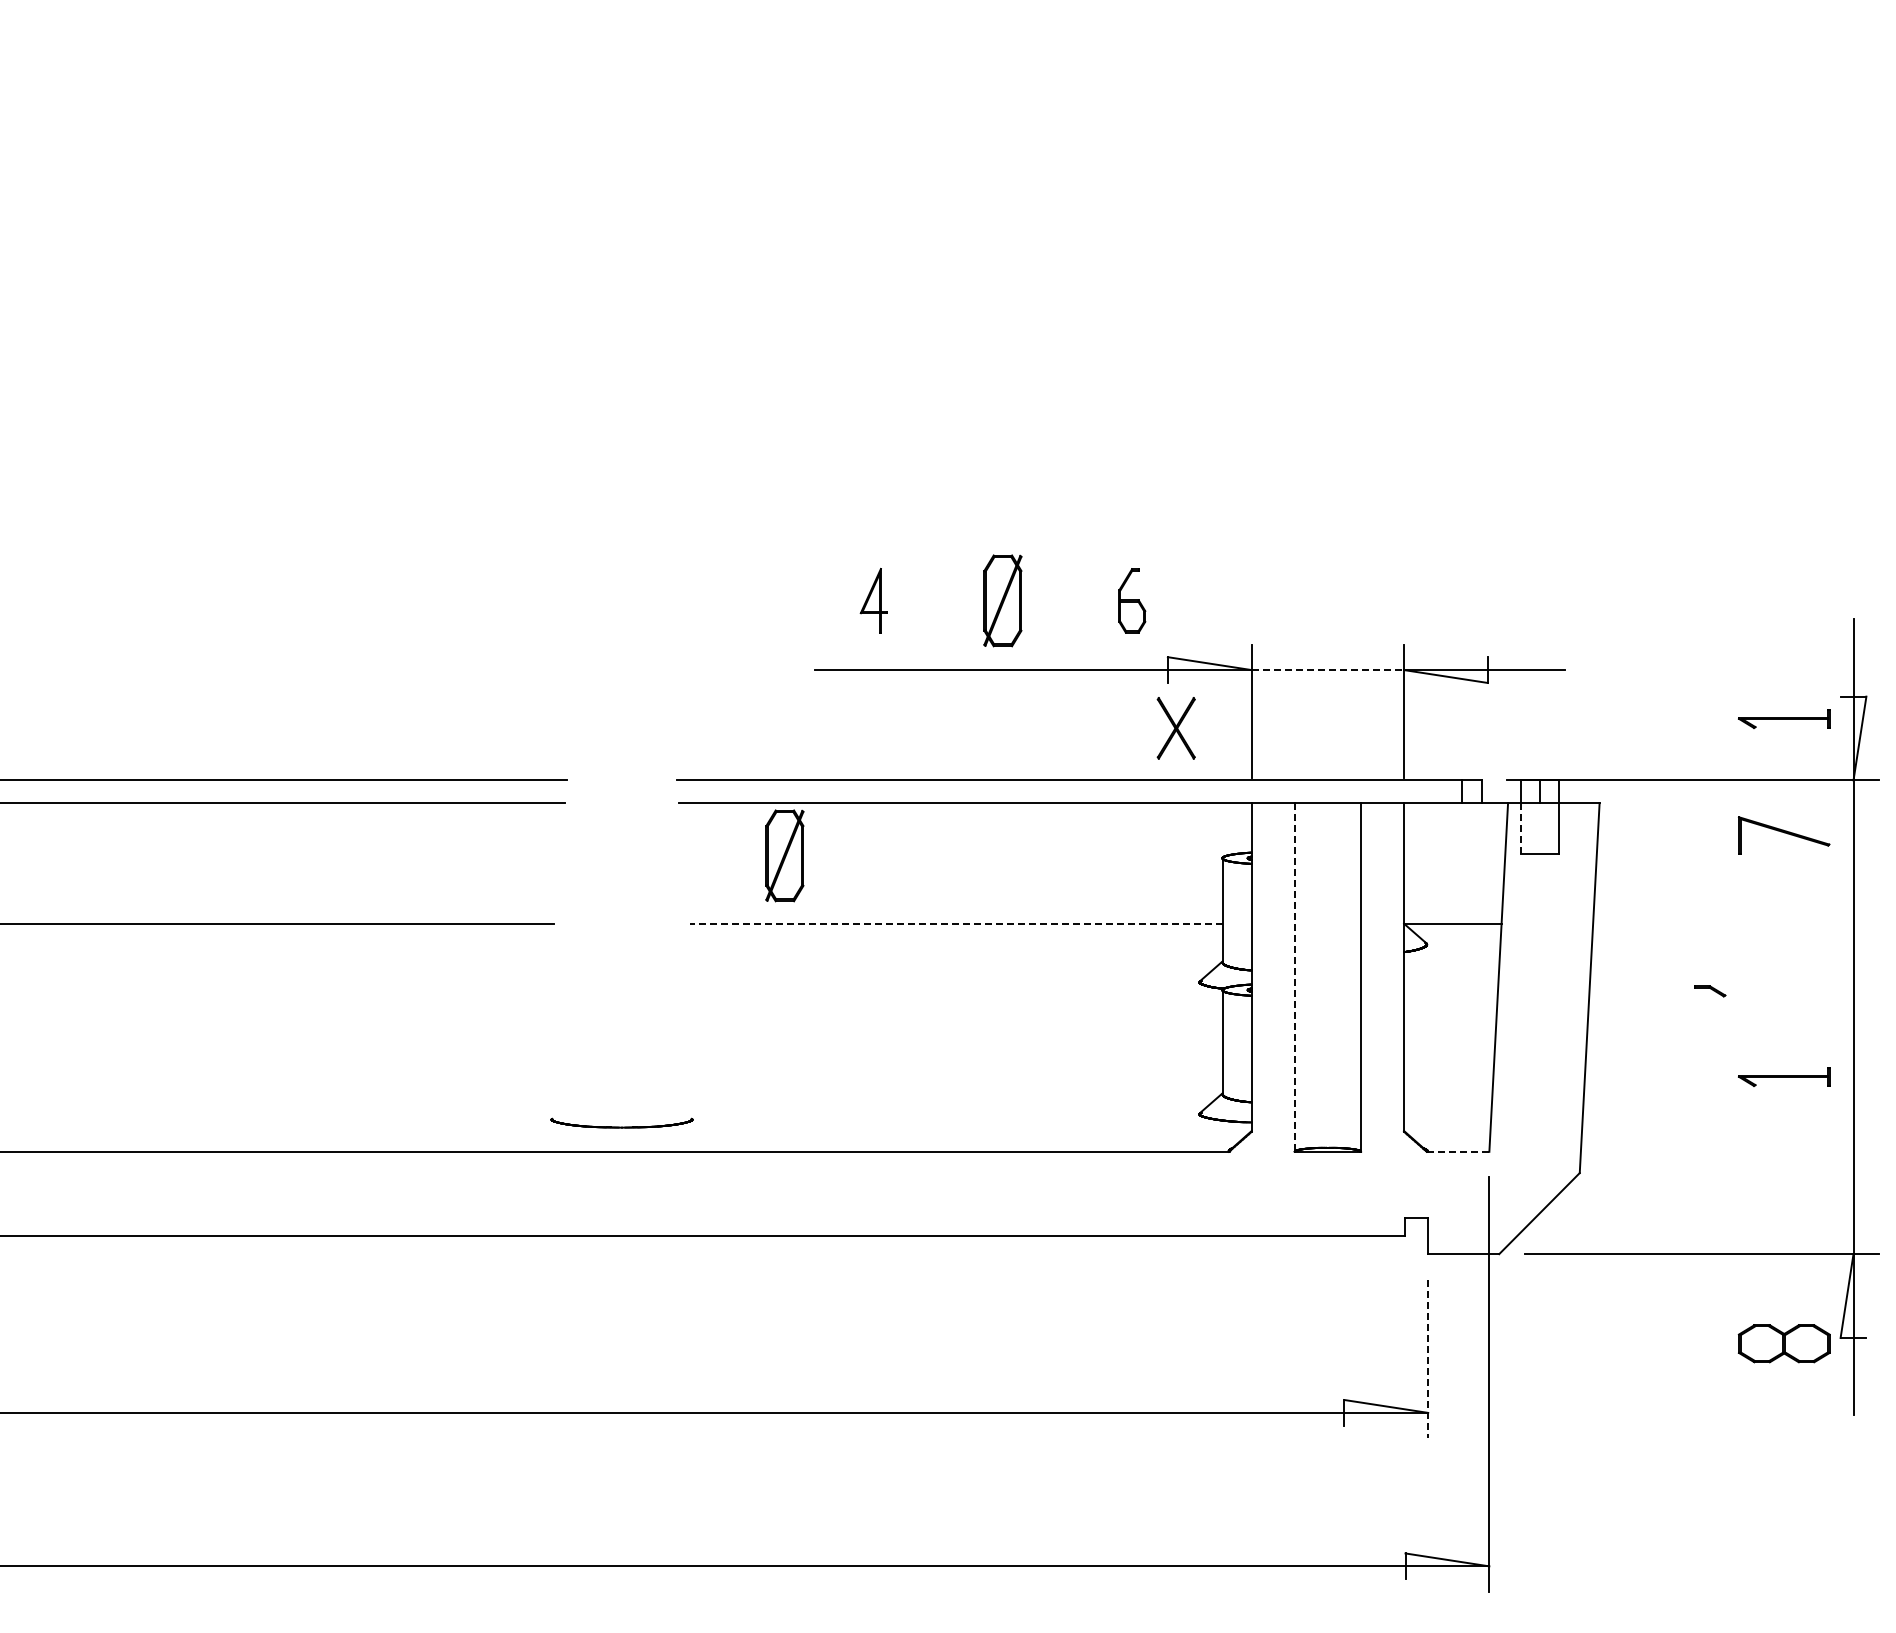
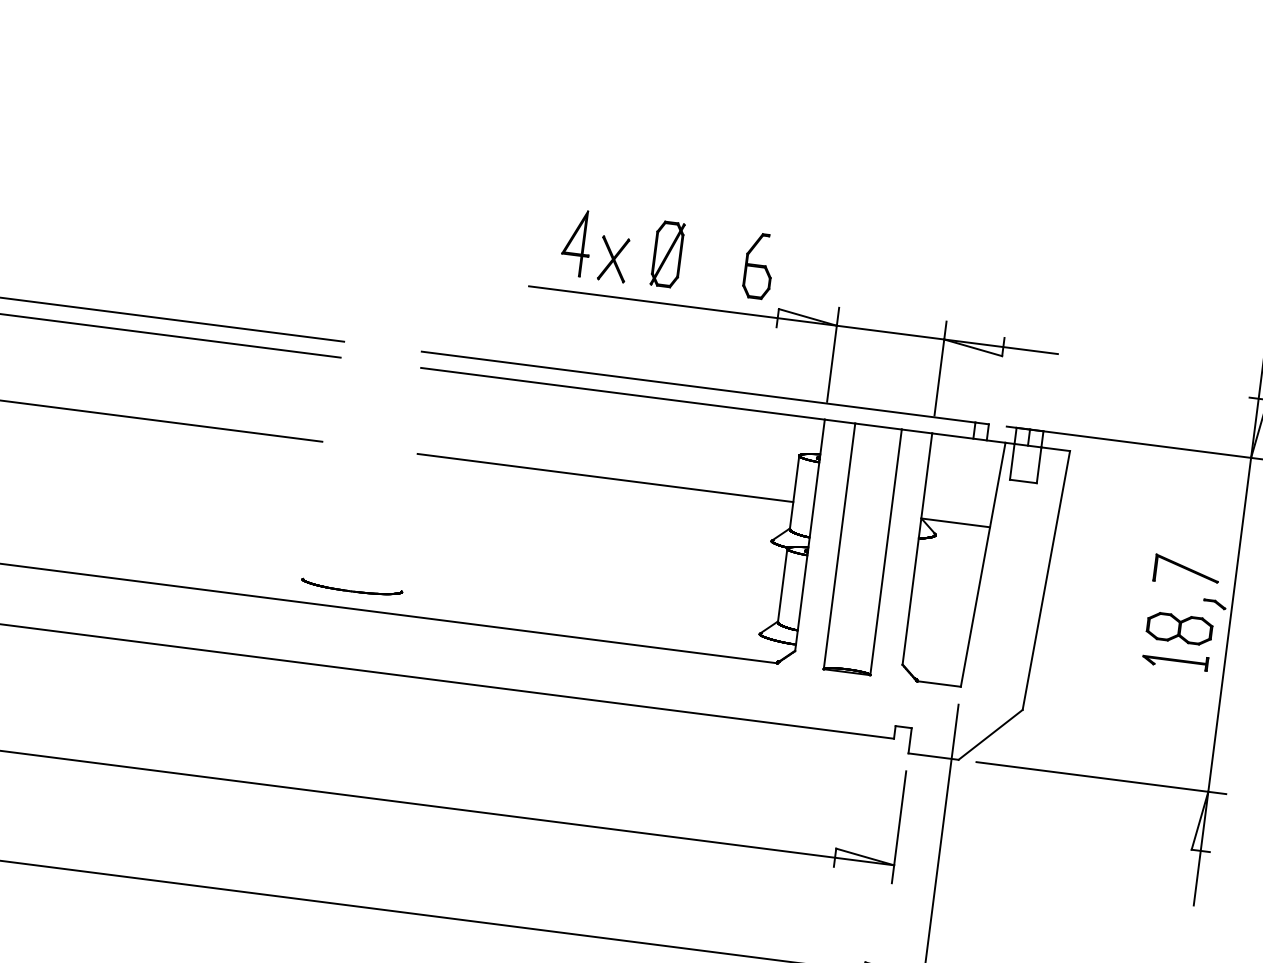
part: (873, 600) -> (576, 242), size x1.43
part: (1131, 600) -> (758, 265), size x1.43
line: (1328, 670) -> (890, 332), dashed -> solid
part: (1784, 718) -> (1208, 407), removed
part: (1175, 728) -> (613, 259), moved
line: (1520, 829) -> (1011, 462), dashed -> solid
part: (1784, 835) -> (1187, 571), moved
part: (784, 855) -> (490, 414), removed
line: (955, 923) -> (605, 477), dashed -> solid
line: (1294, 978) -> (839, 547), dashed -> solid
part: (1710, 991) -> (1215, 604), moved
line: (1458, 1151) -> (939, 683), dashed -> solid
part: (1783, 1343) -> (1179, 628), moved
line: (1428, 1359) -> (899, 827), dashed -> solid

